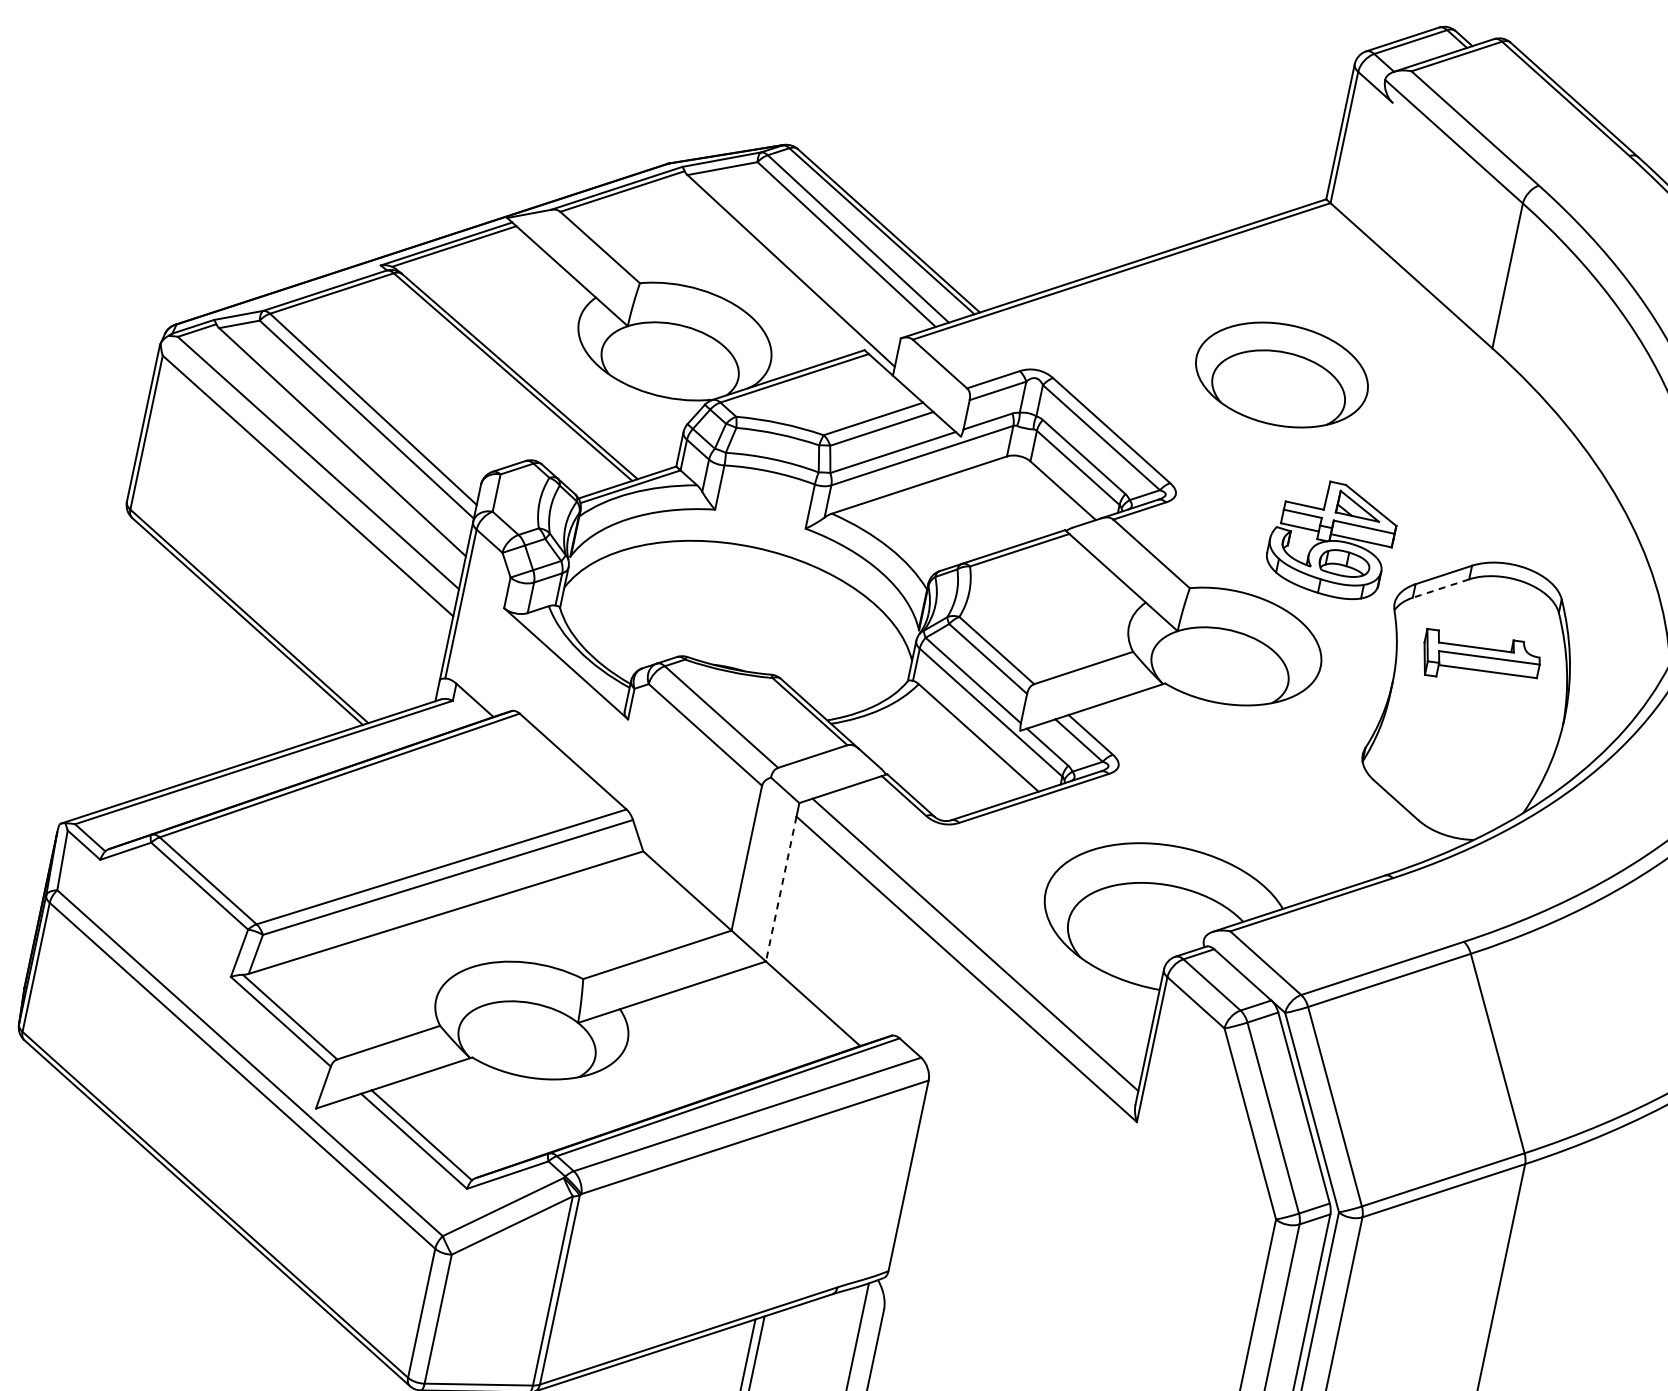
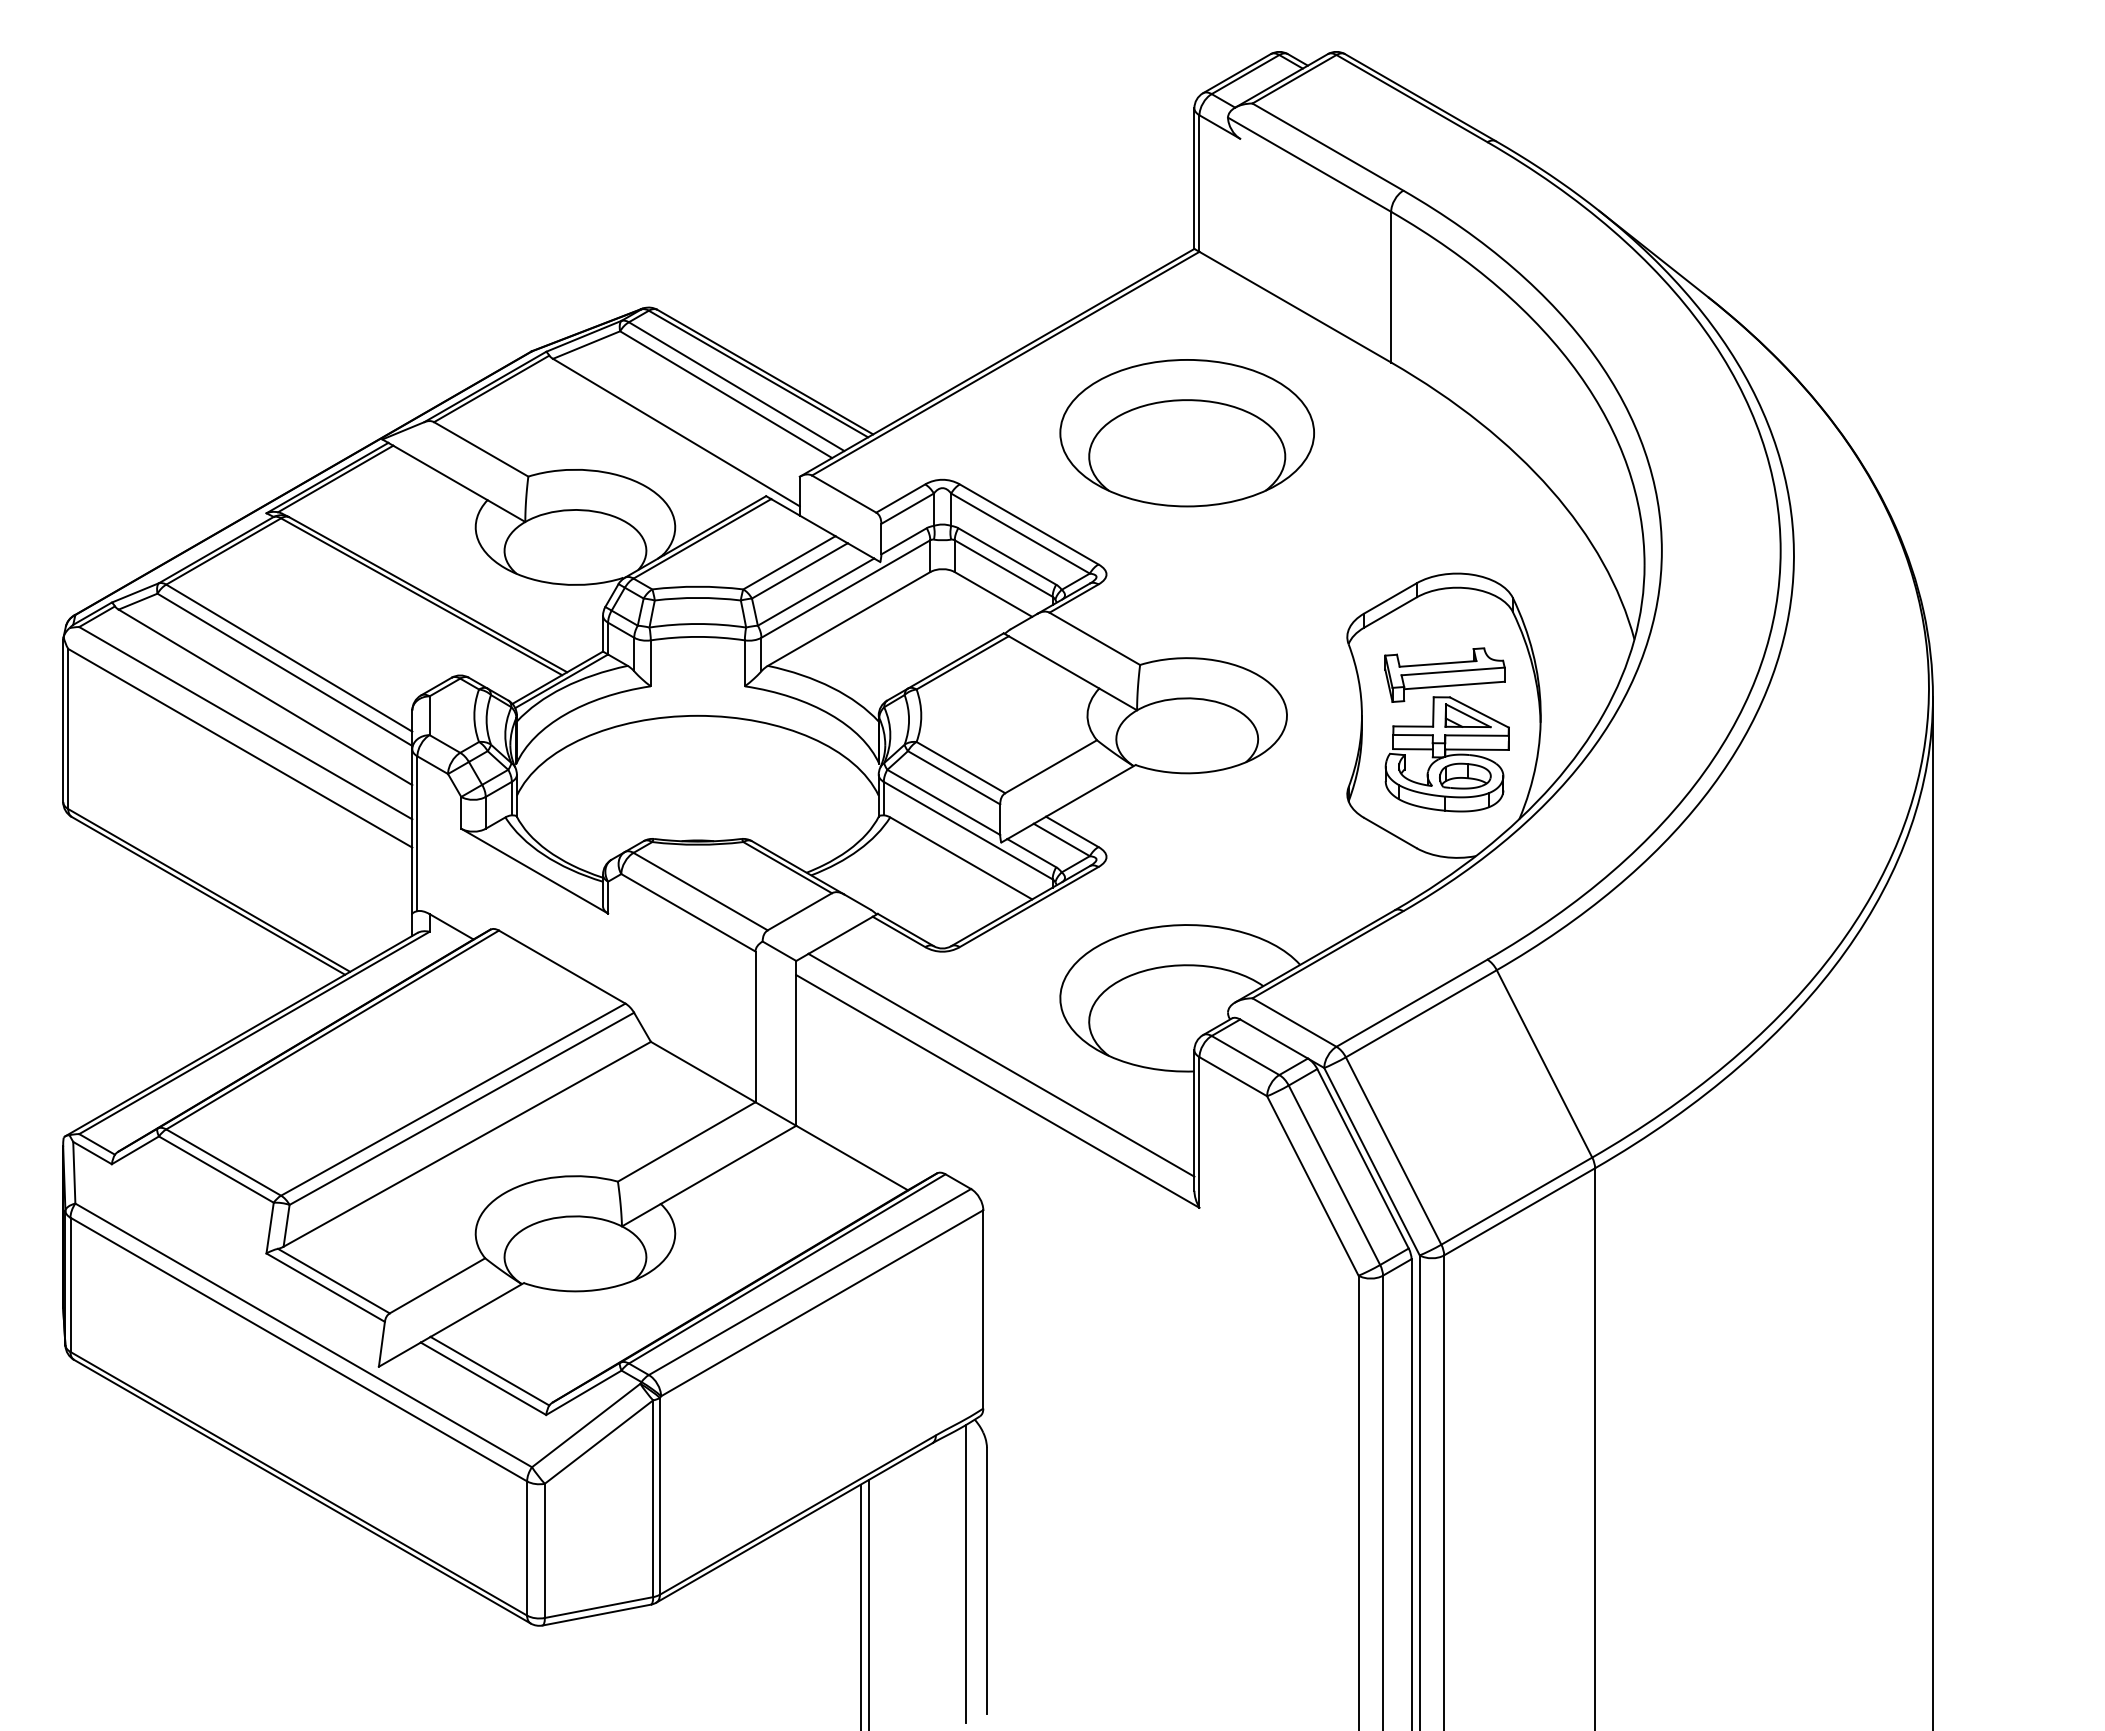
part: (1281, 375) -> (1186, 433), size x1.43
part: (1331, 539) -> (1446, 754), moved
line: (1440, 588) -> (1389, 612), dashed -> solid
line: (781, 889) -> (796, 1050), dashed -> solid

